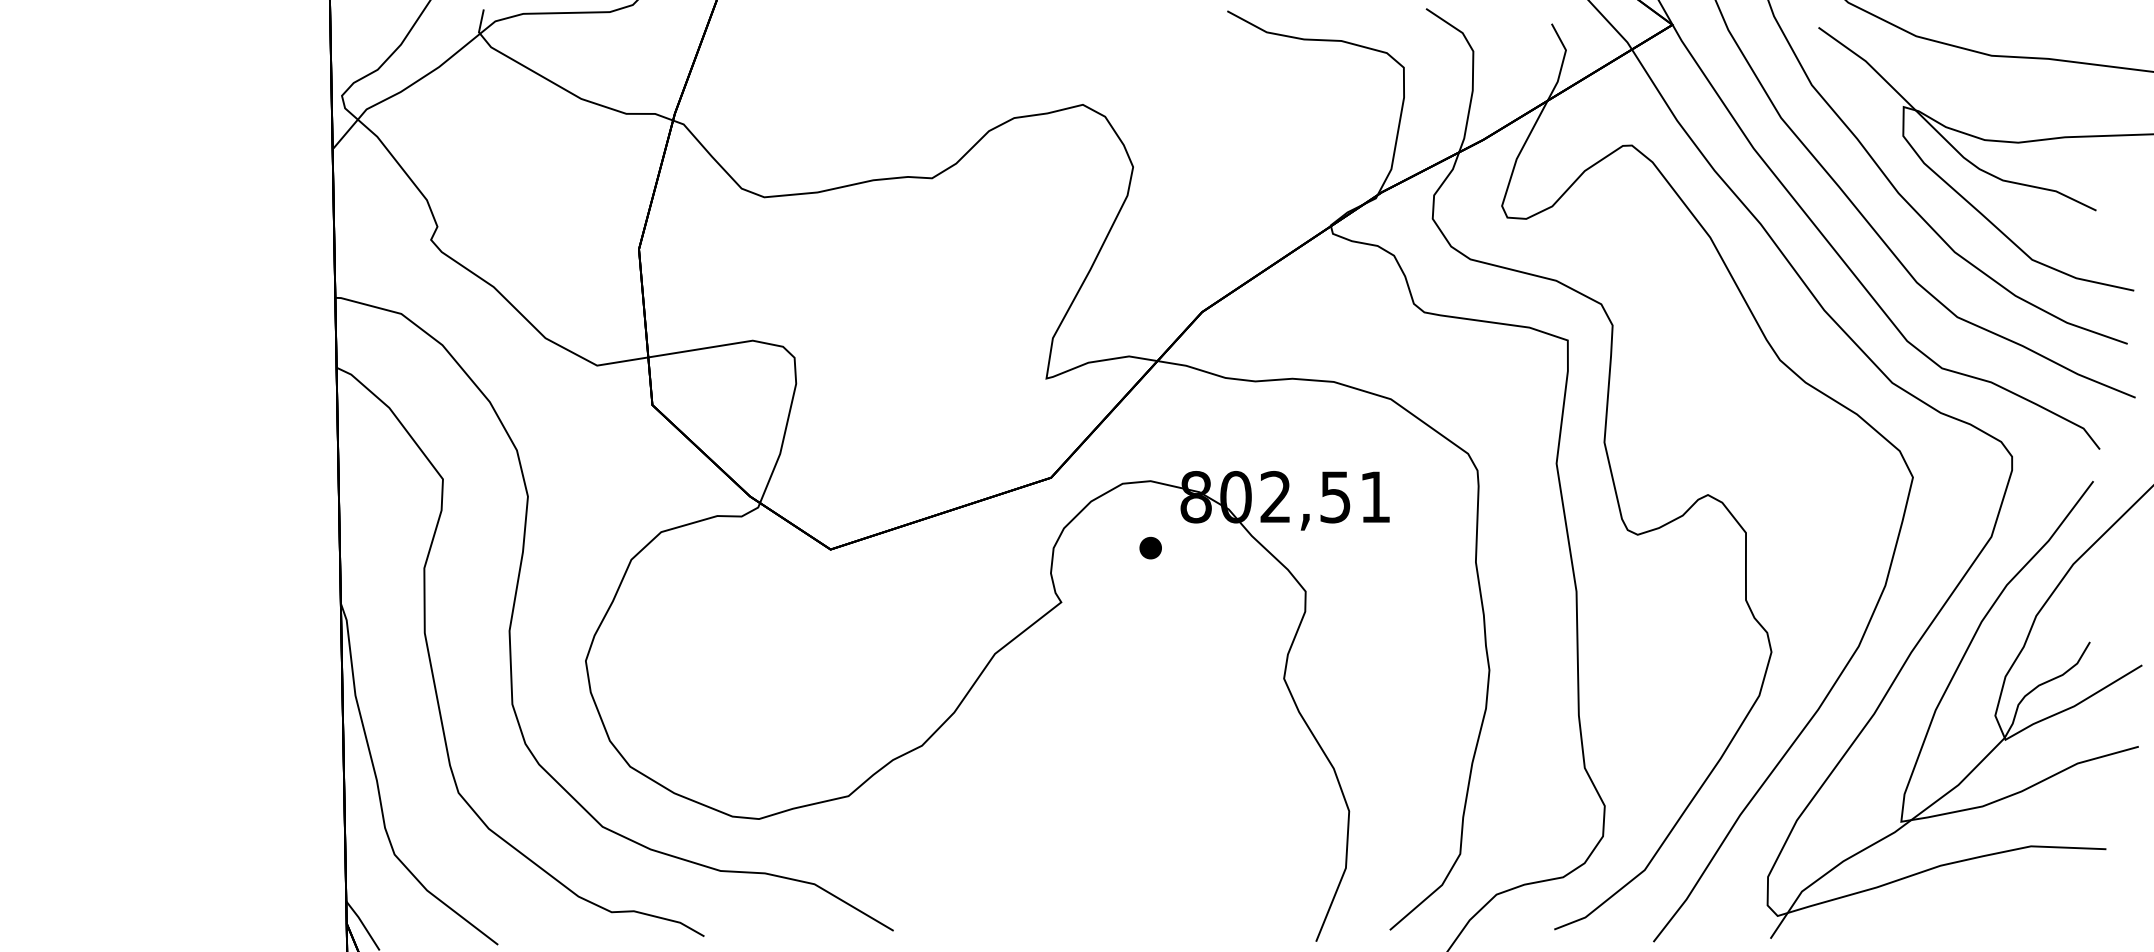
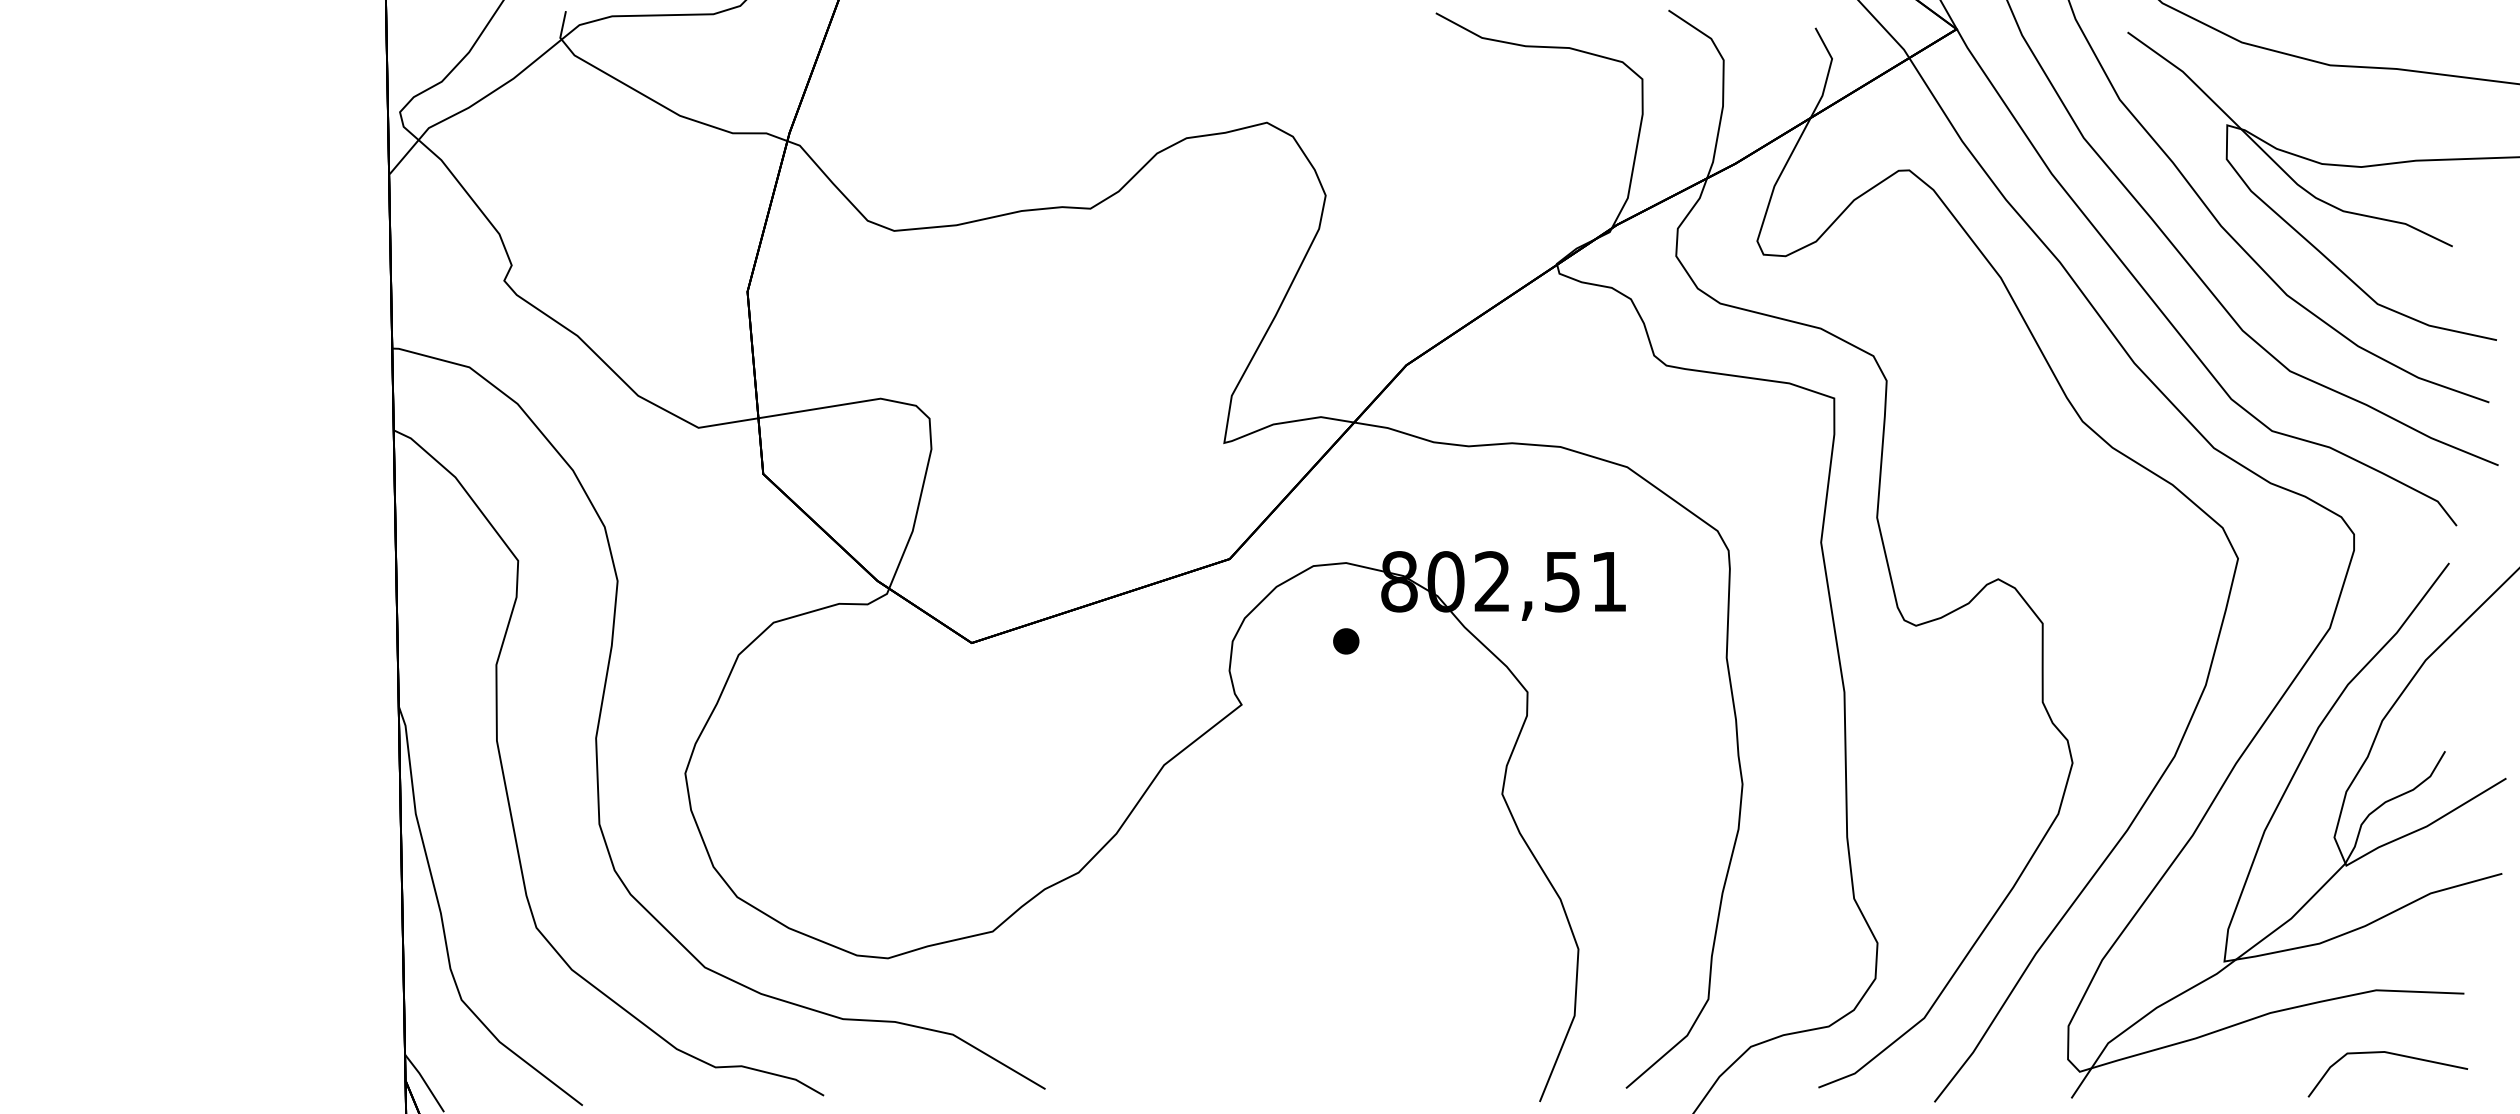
line: (2043, 901) -> (2390, 1054), added

